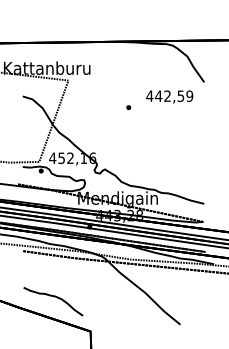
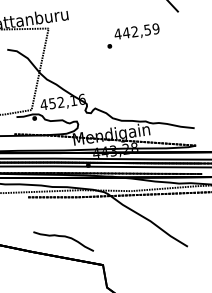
text: (169, 96) -> (136, 31), moved

